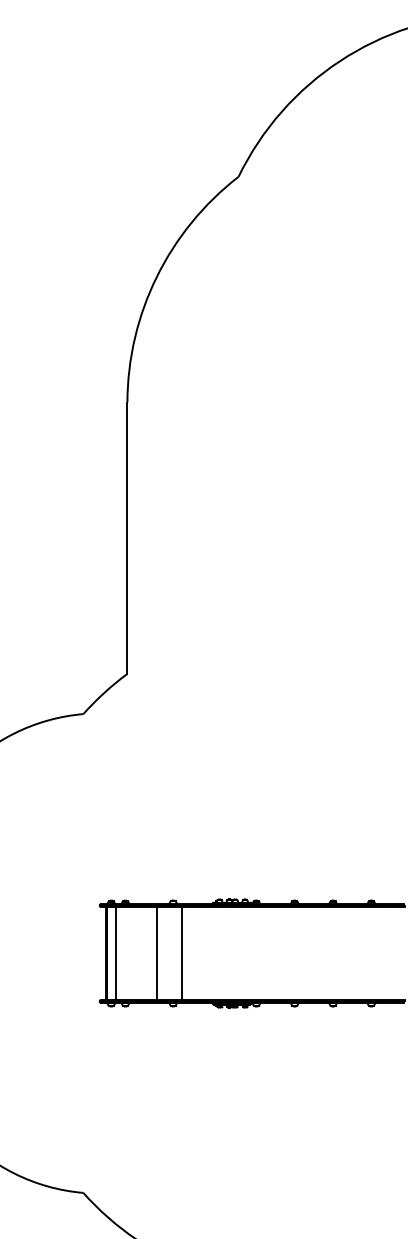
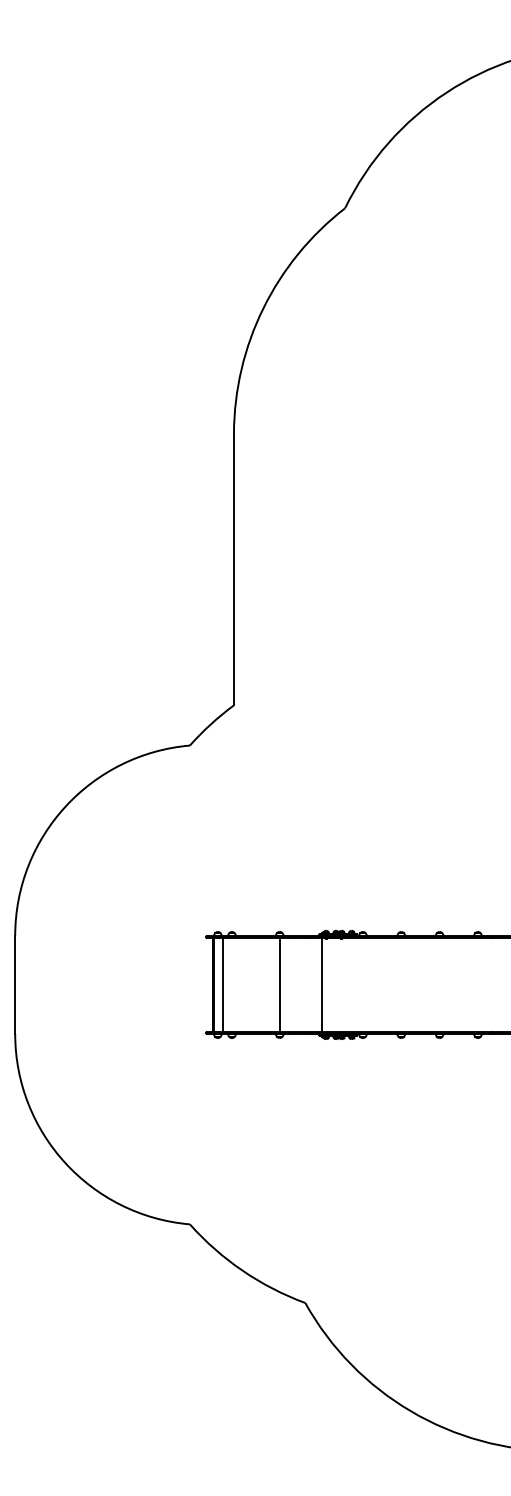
line: (156, 953) -> (279, 984), moved
line: (181, 953) -> (321, 984), moved

